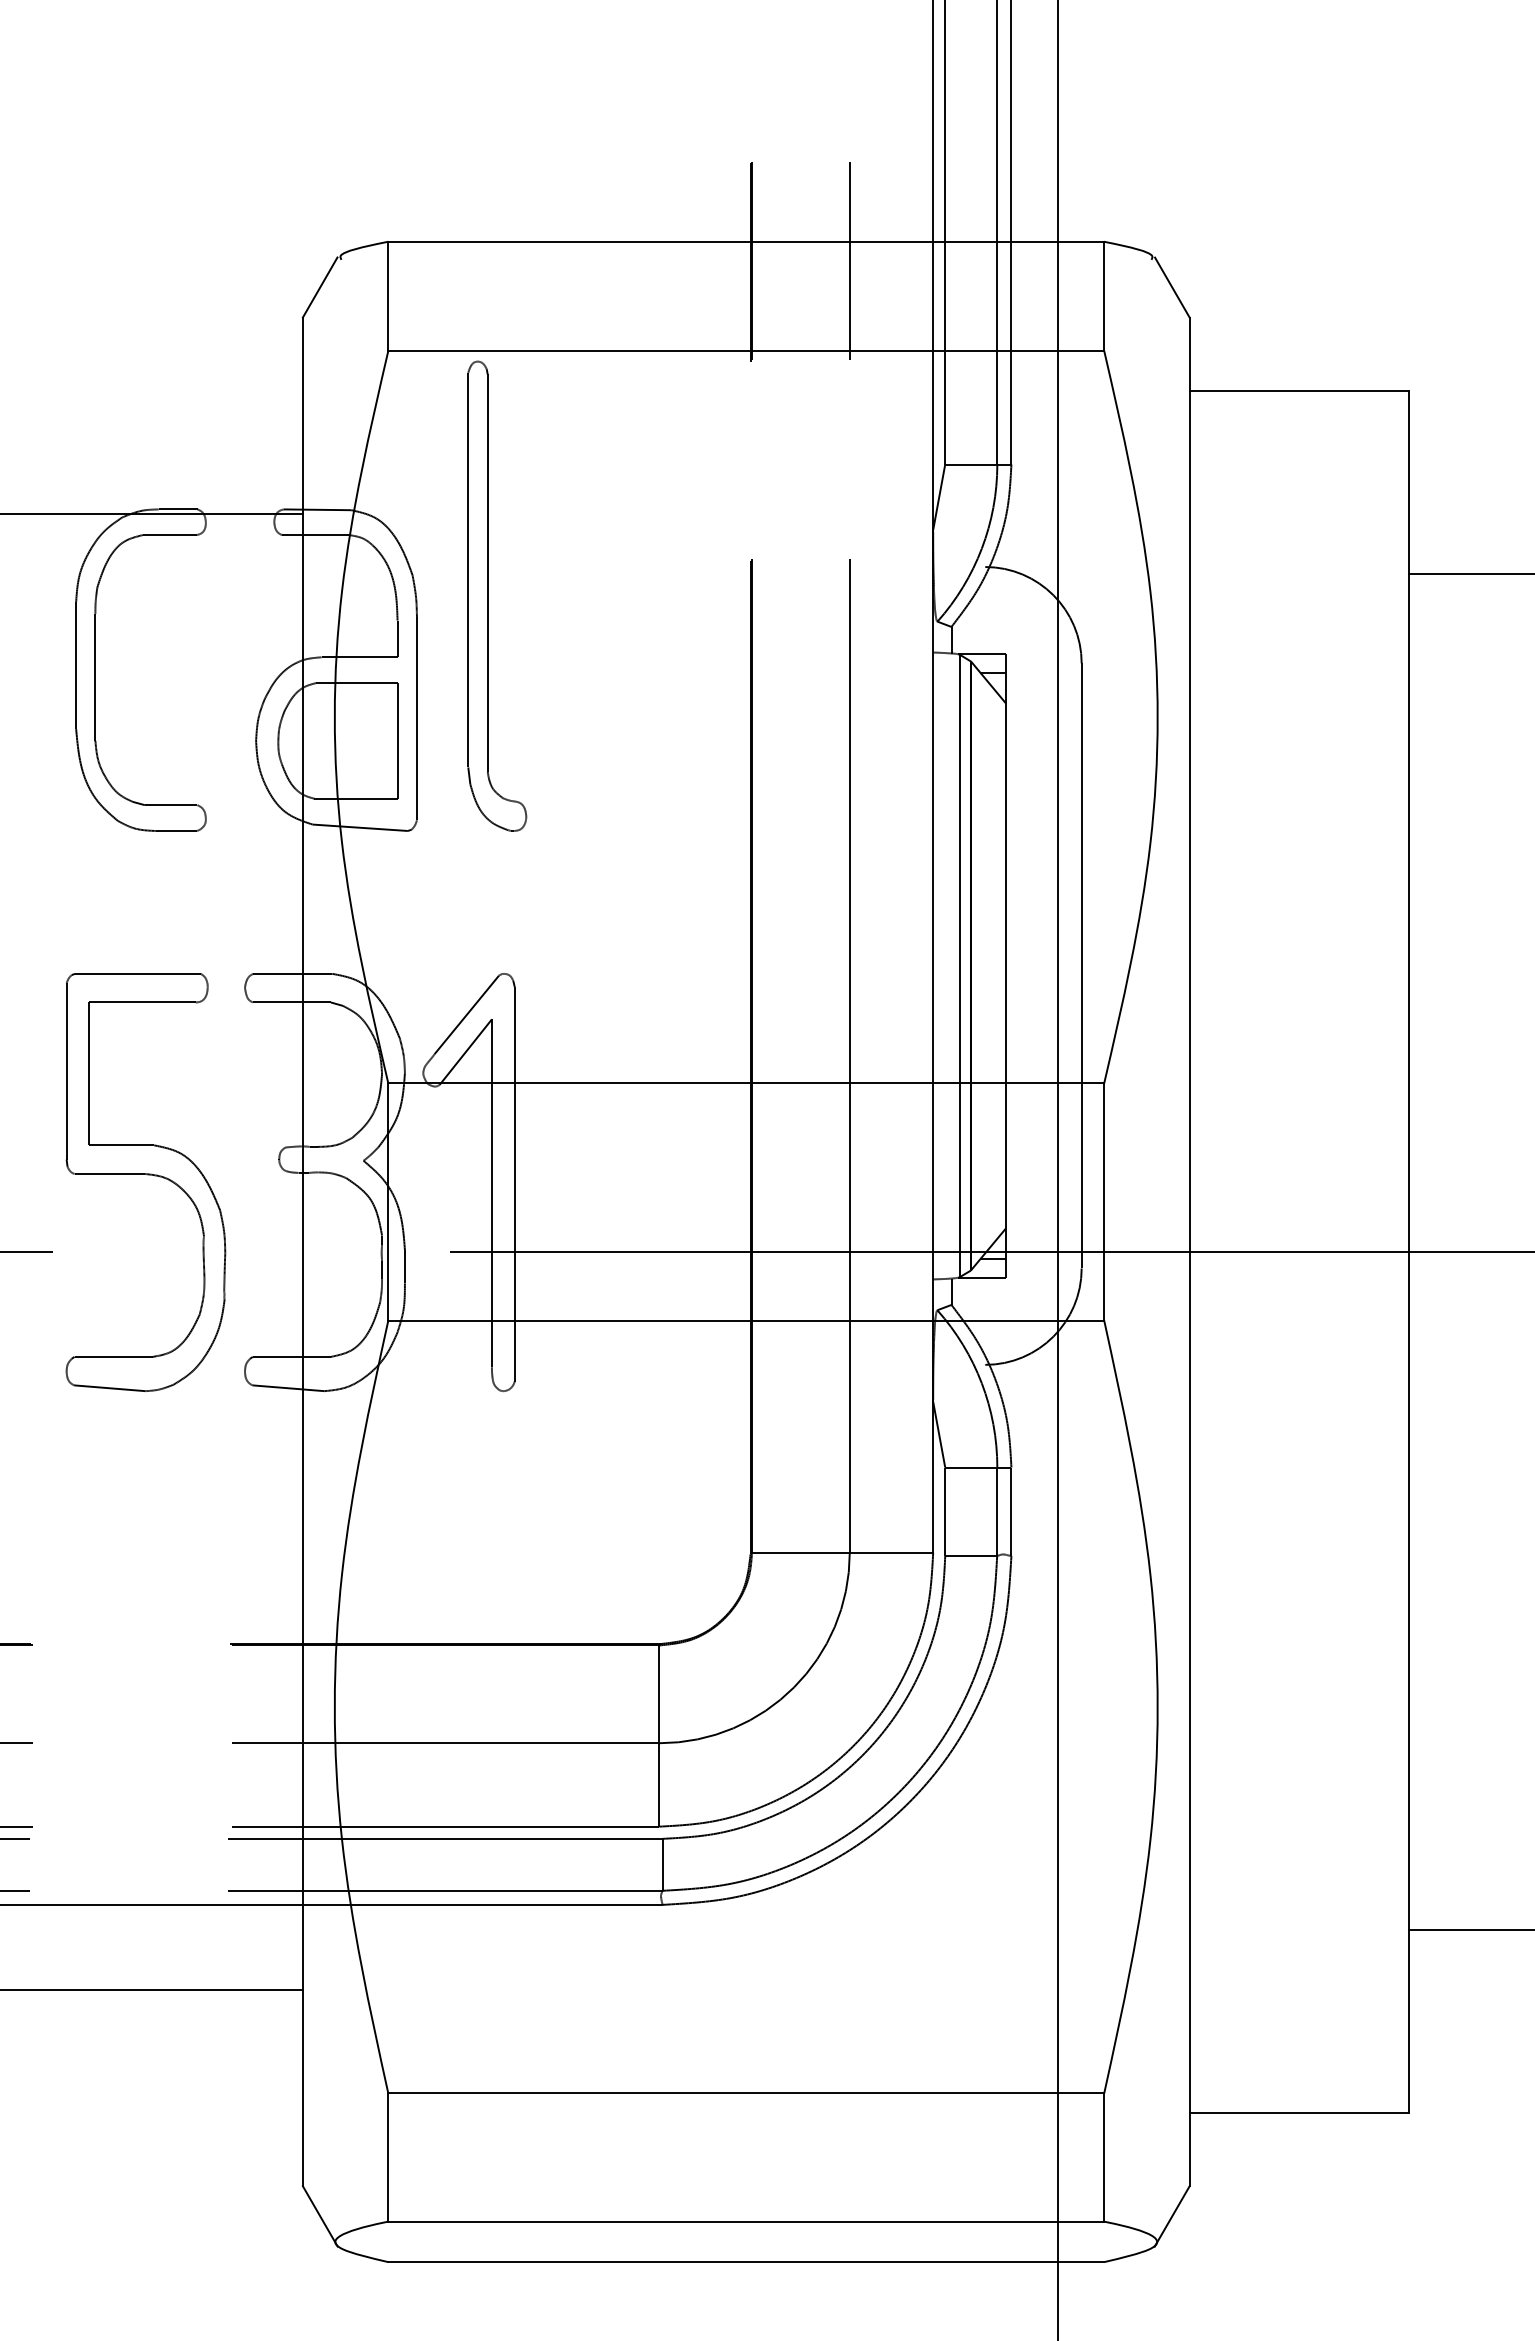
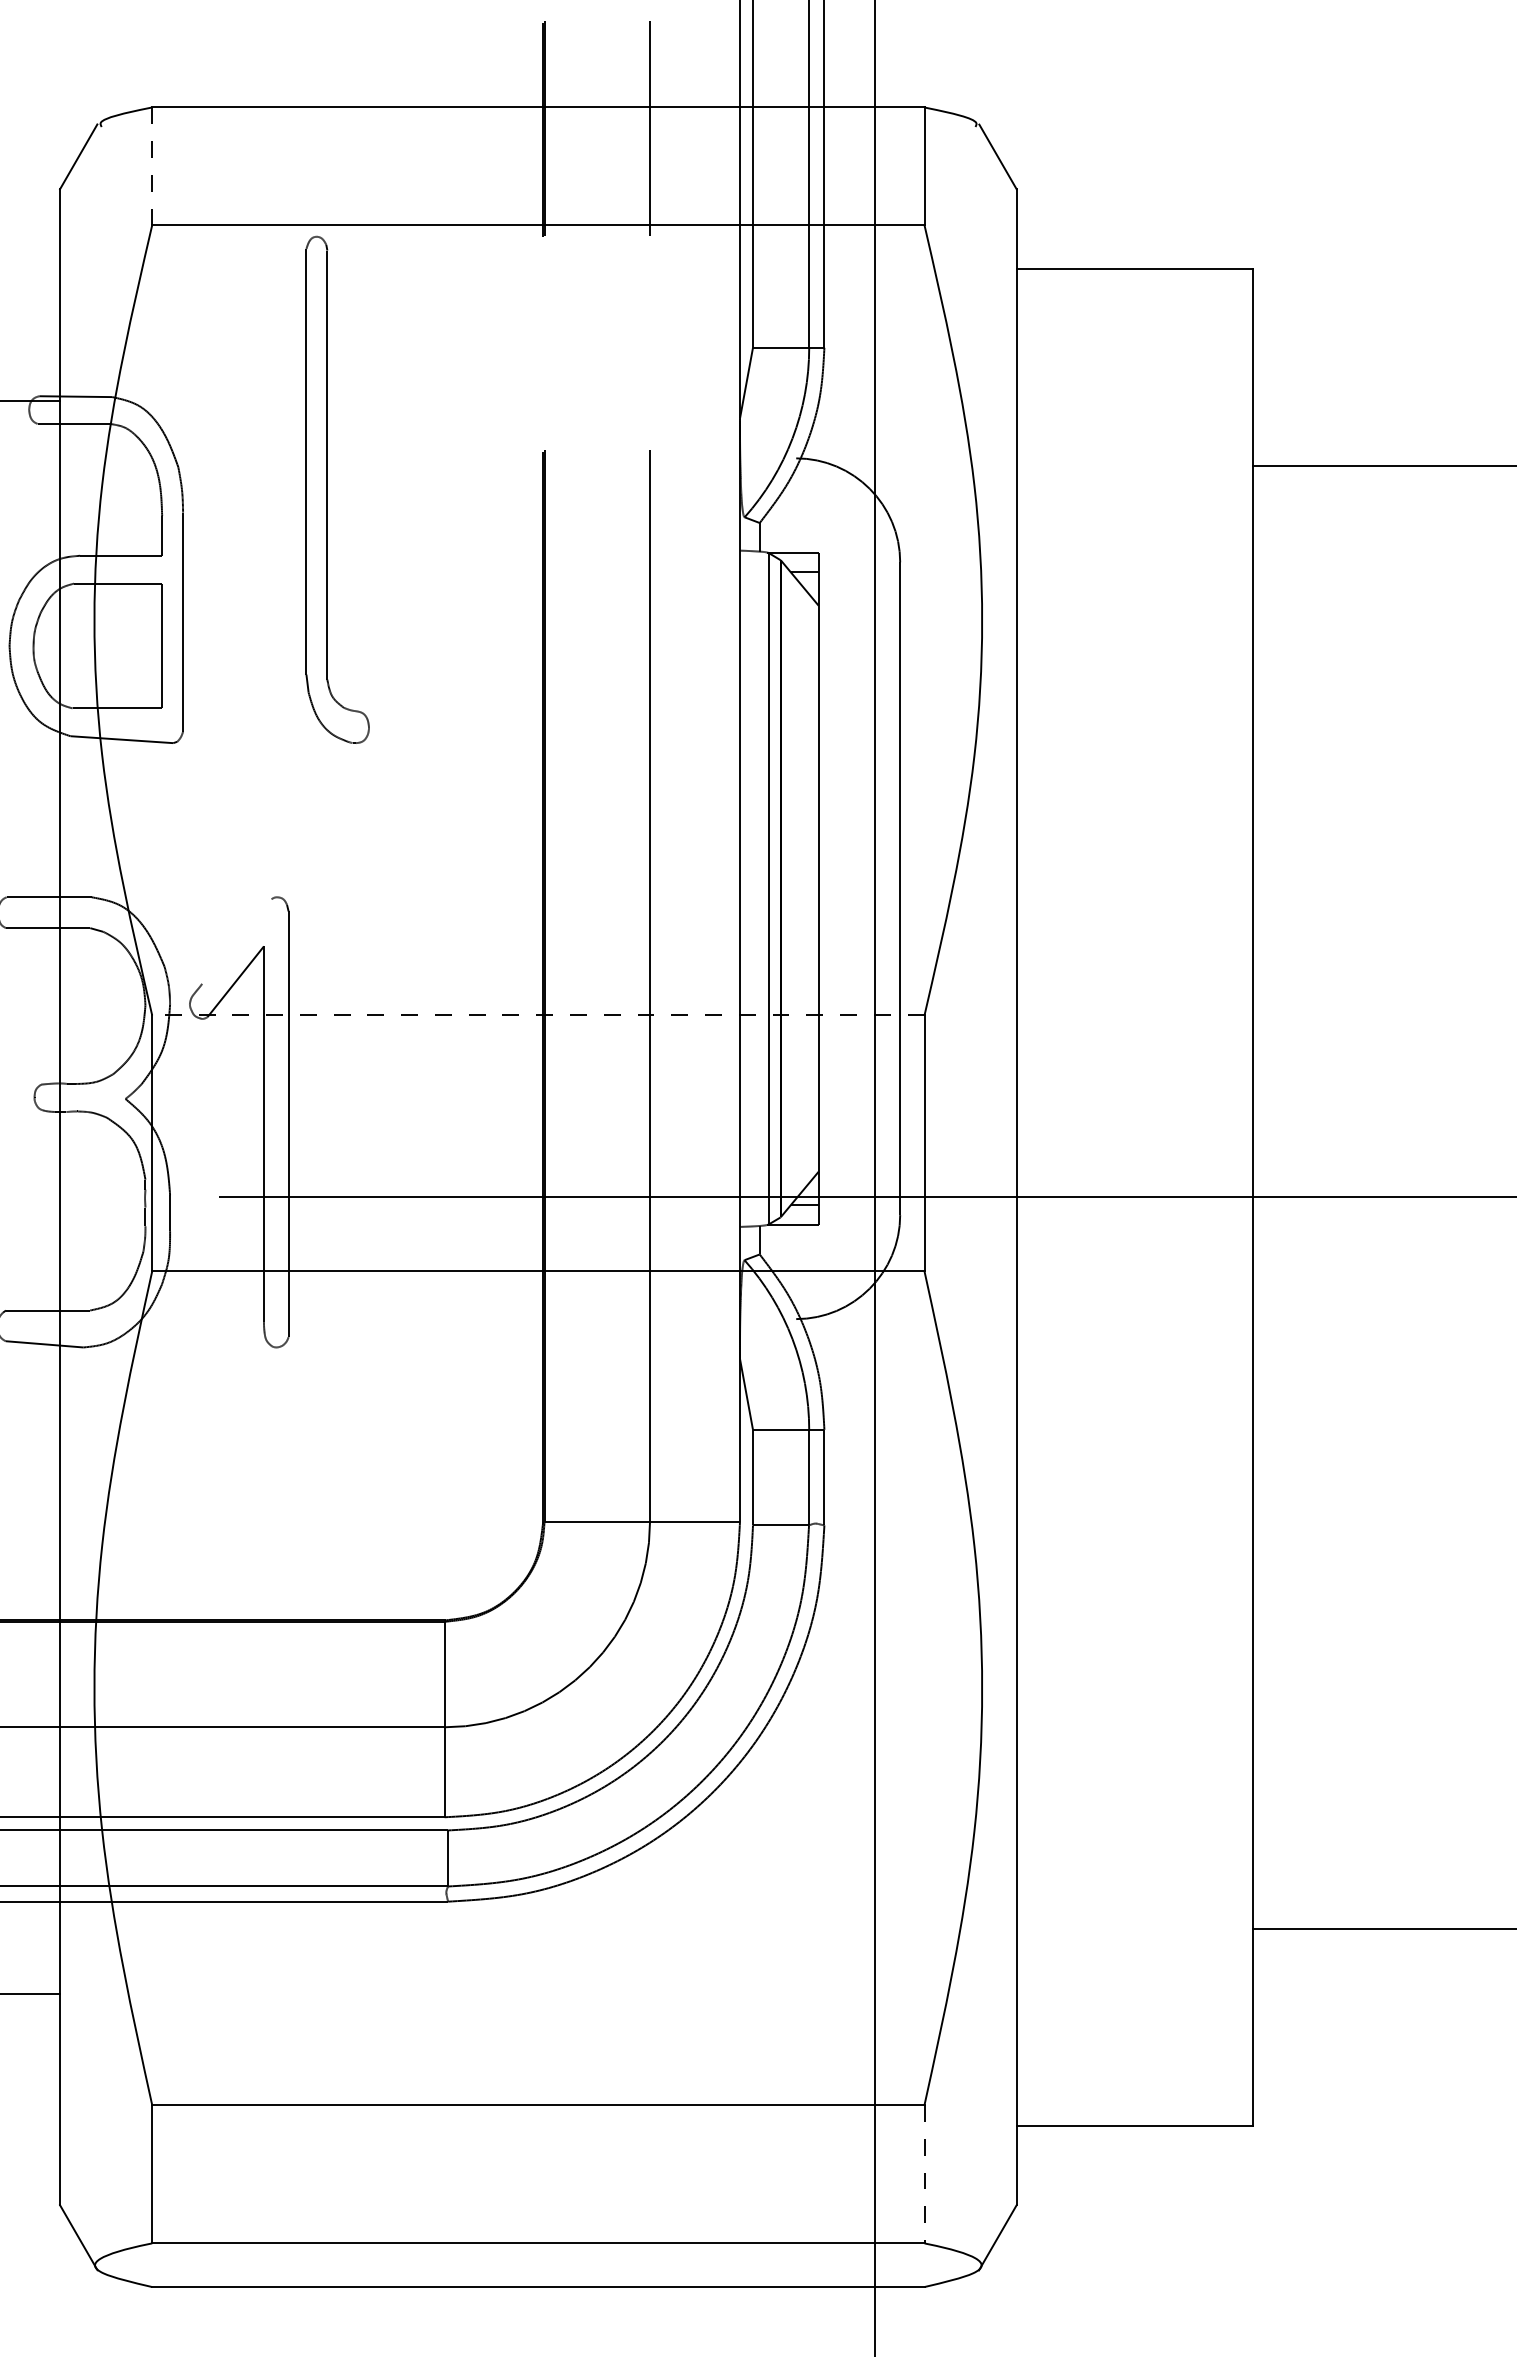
line: (388, 296) -> (152, 166), solid -> dashed
part: (488, 595) -> (328, 489), moved
line: (466, 1014) -> (236, 941), removed
line: (746, 1083) -> (538, 1015), solid -> dashed
line: (1104, 2158) -> (924, 2175), solid -> dashed

